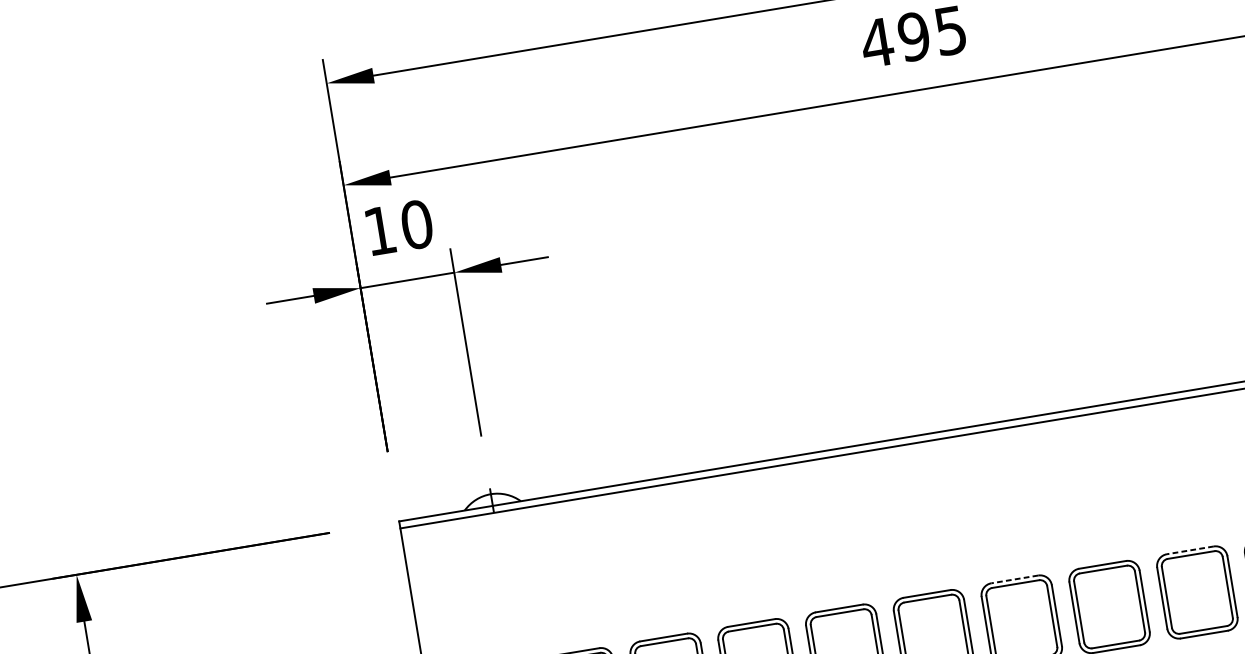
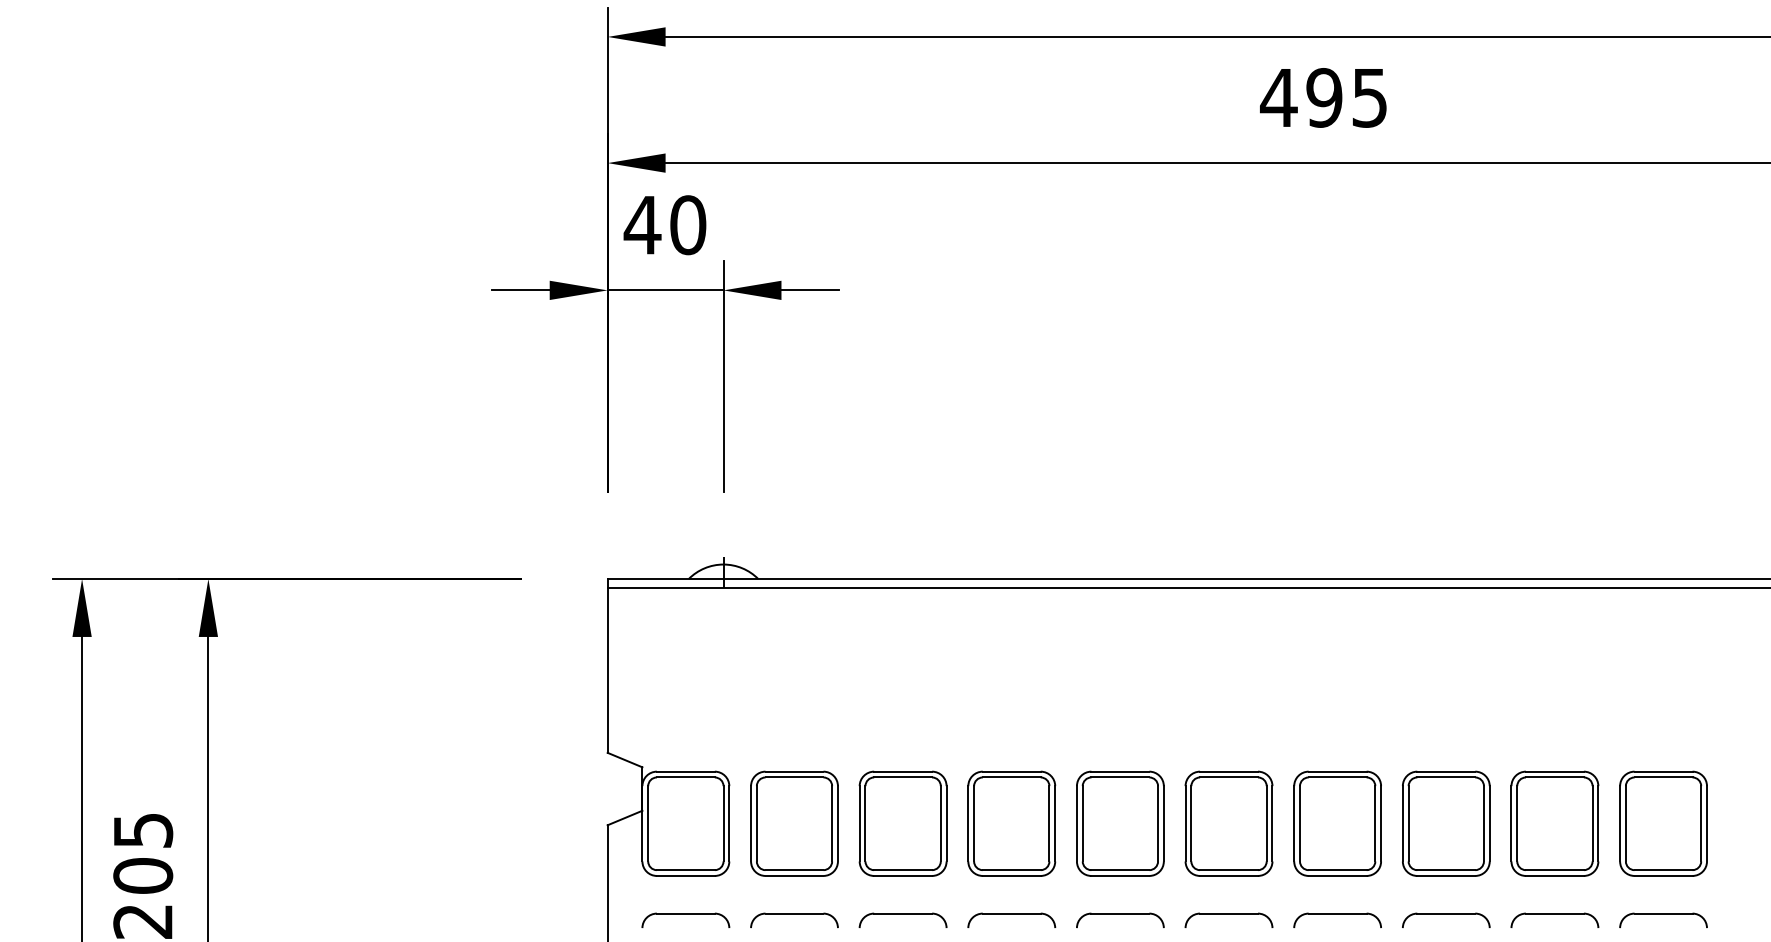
text: (380, 231) -> (642, 225), 10 -> 40
line: (1190, 550) -> (1554, 771), dashed -> solid
line: (1014, 579) -> (1337, 771), dashed -> solid

